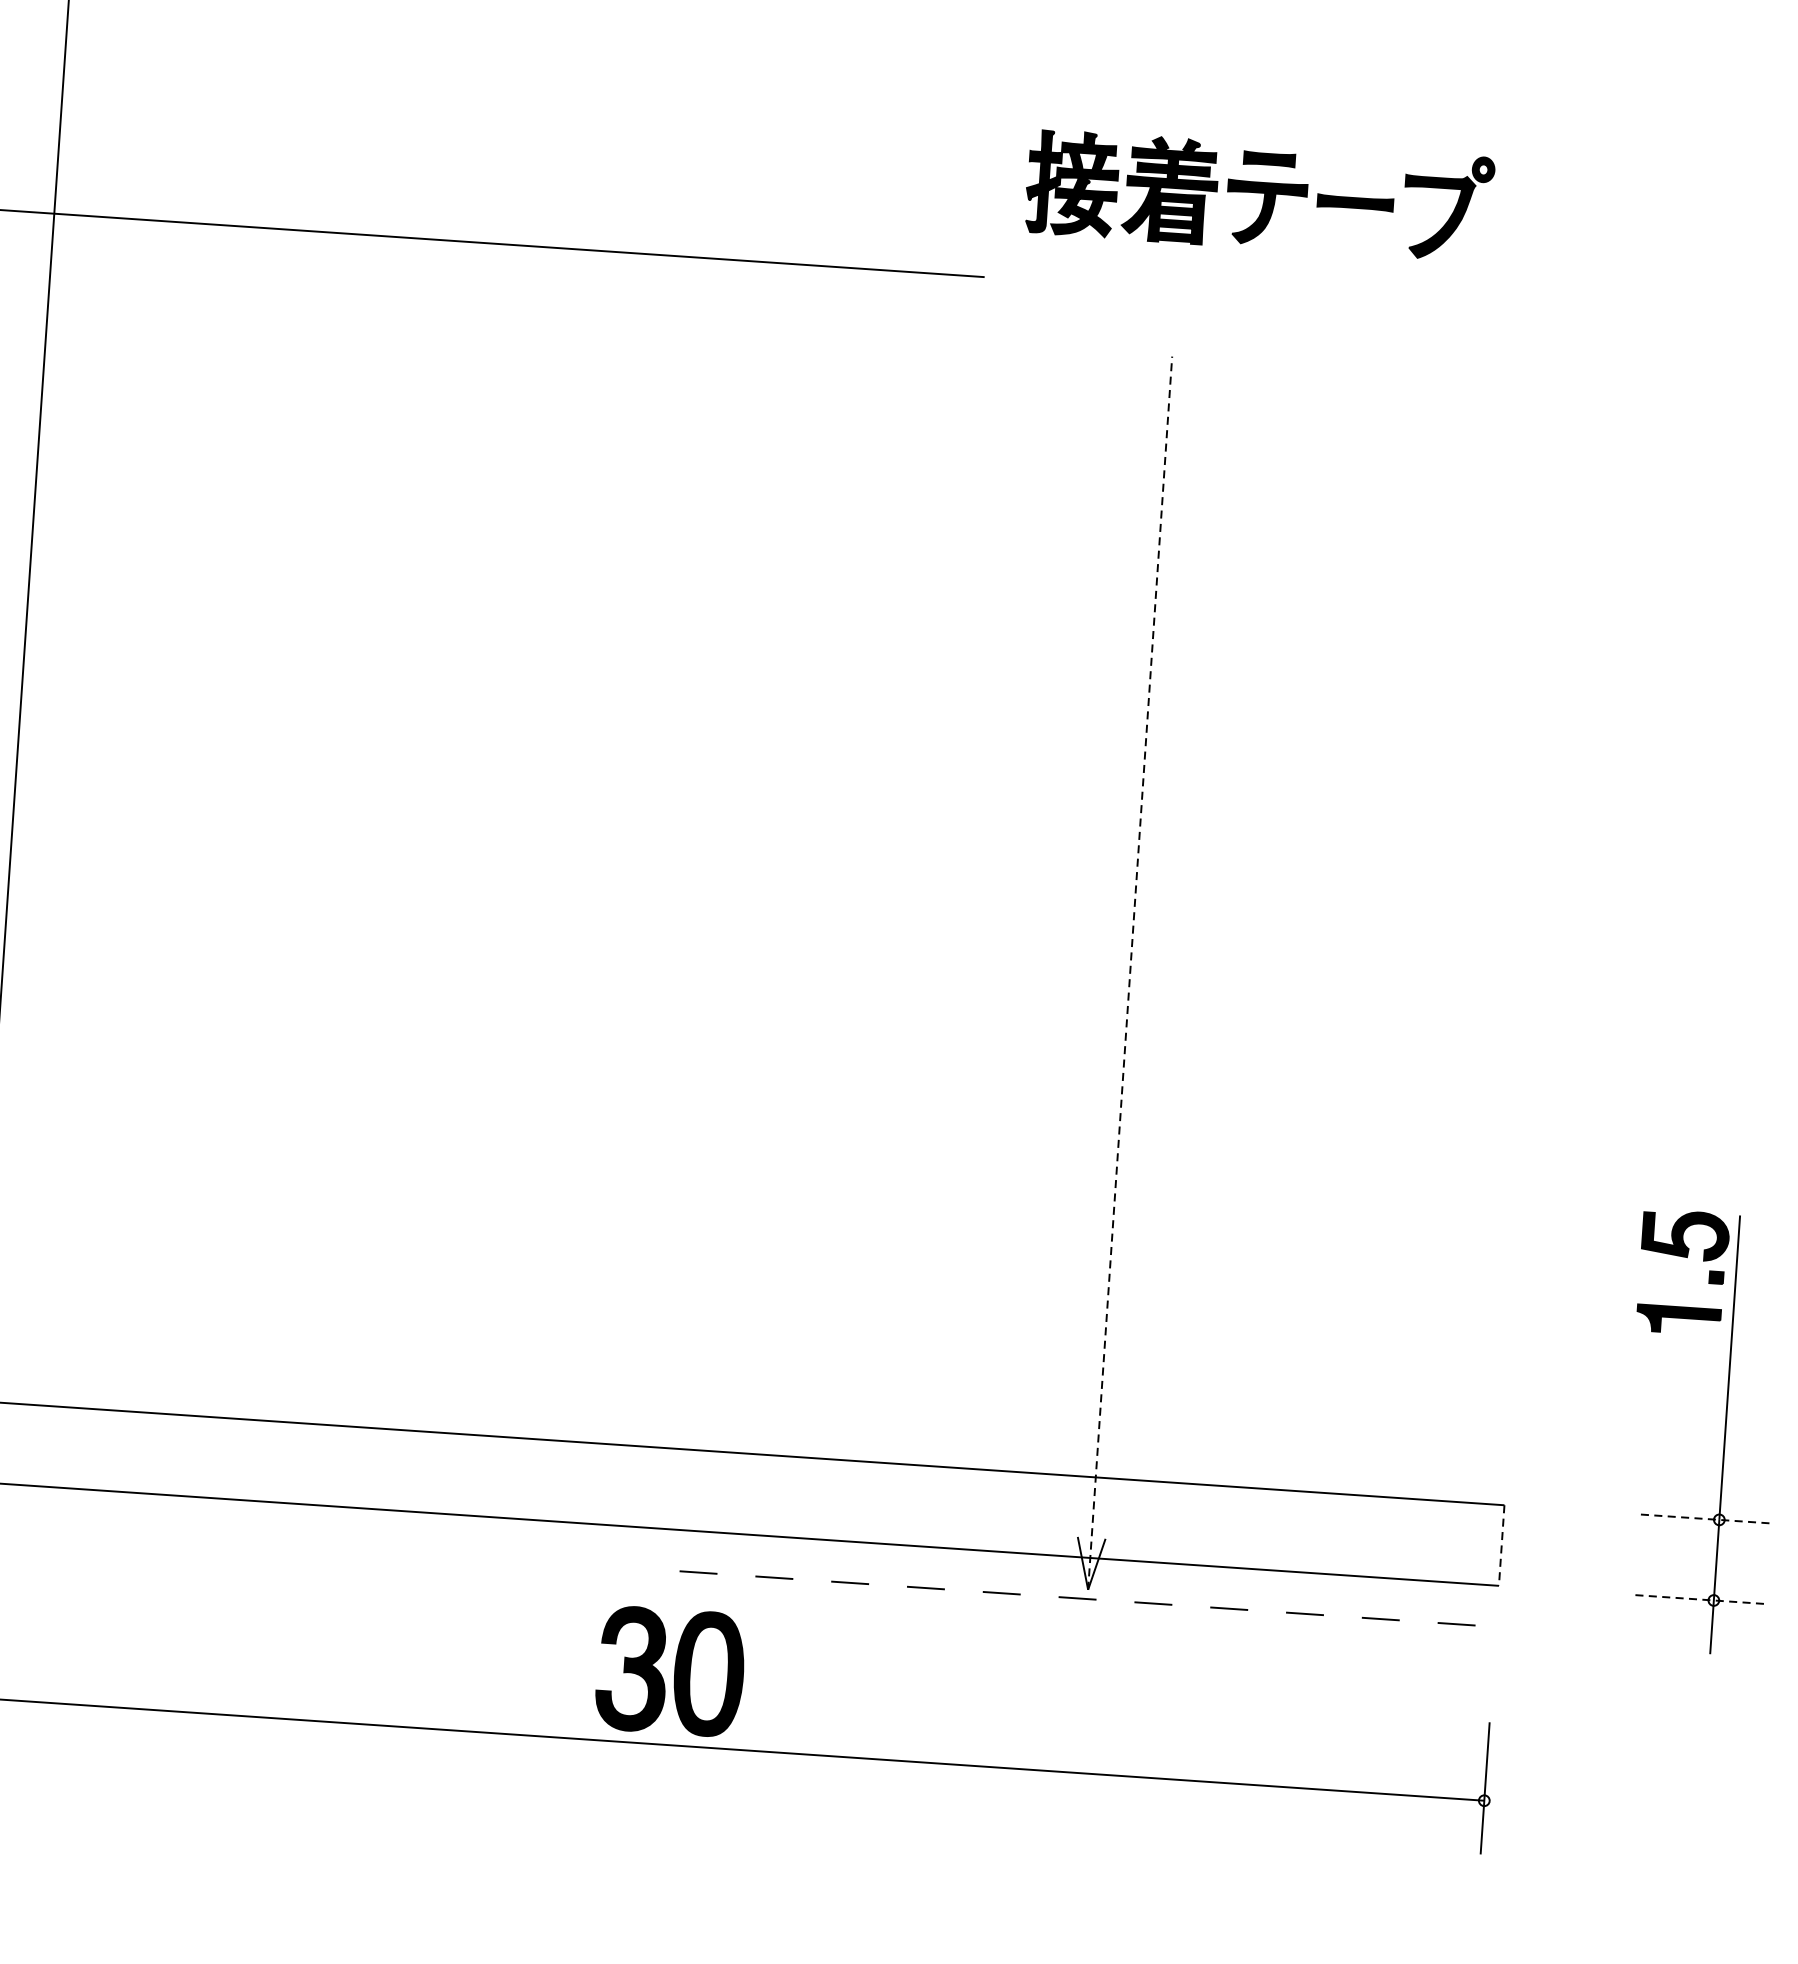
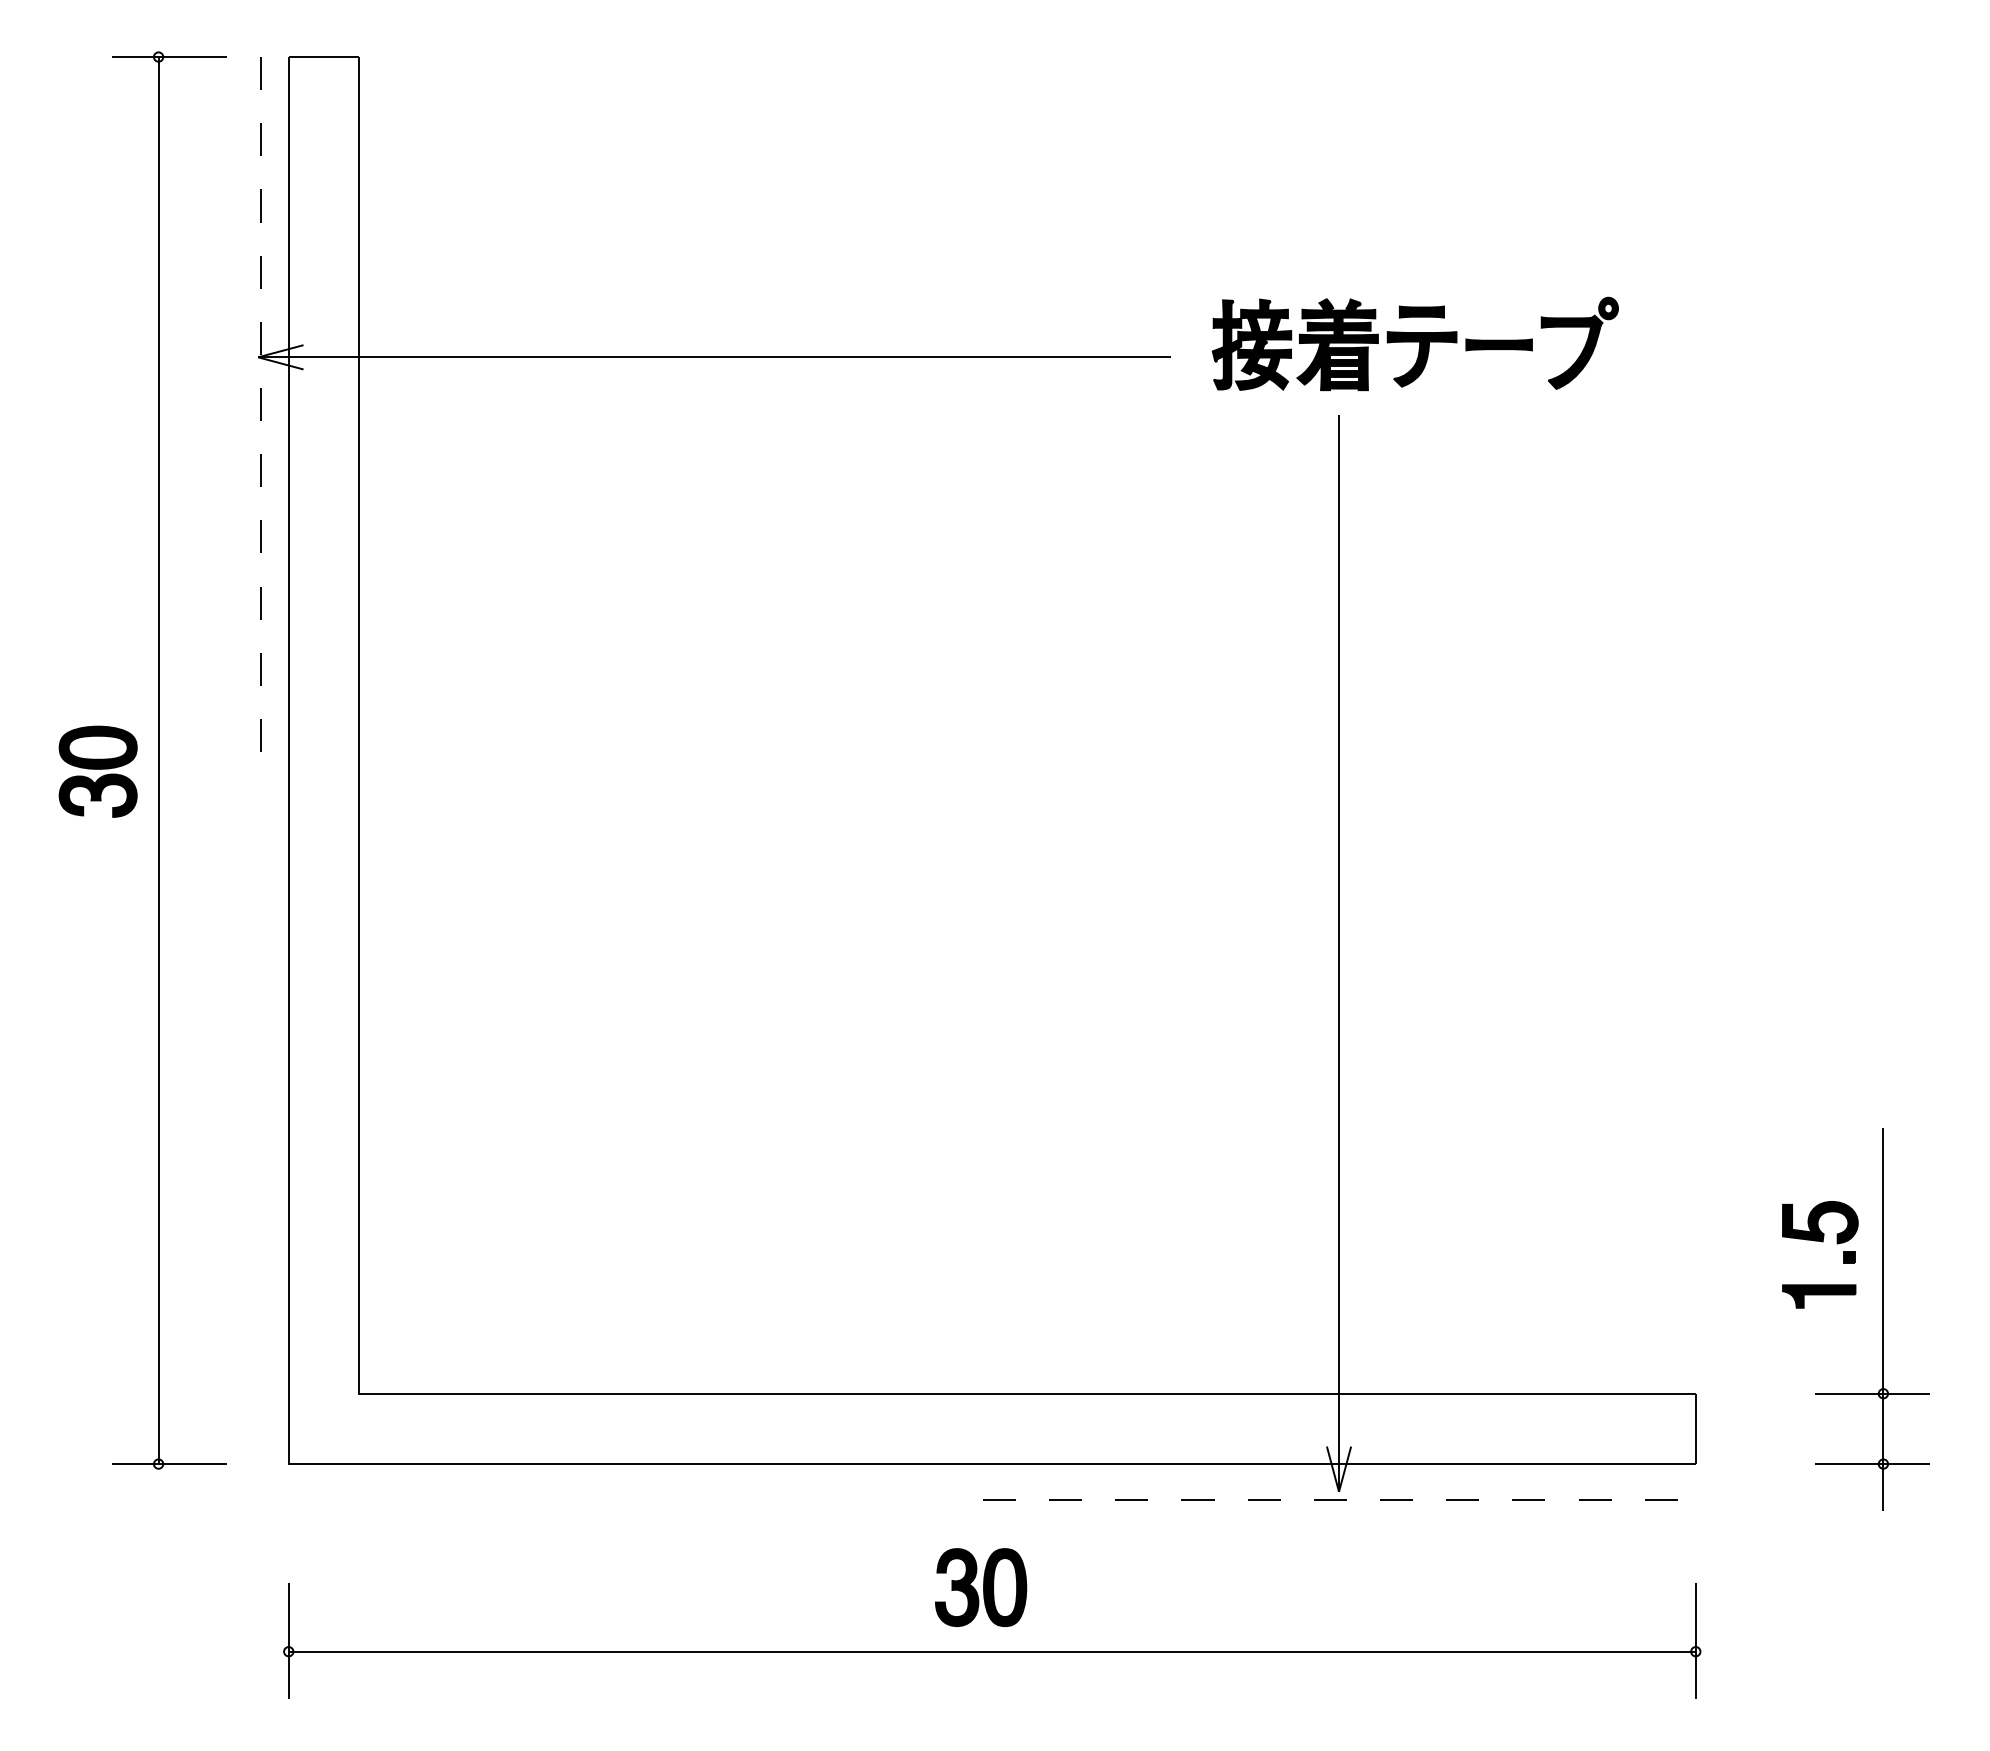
part: (1258, 194) -> (1414, 343), moved
line: (1130, 973) -> (1339, 953), dashed -> solid
part: (1685, 1258) -> (1821, 1242), moved
line: (1706, 1518) -> (1872, 1393), dashed -> solid
line: (1501, 1546) -> (1695, 1429), dashed -> solid
line: (1701, 1600) -> (1872, 1464), dashed -> solid
part: (671, 1671) -> (981, 1587), size x0.71

